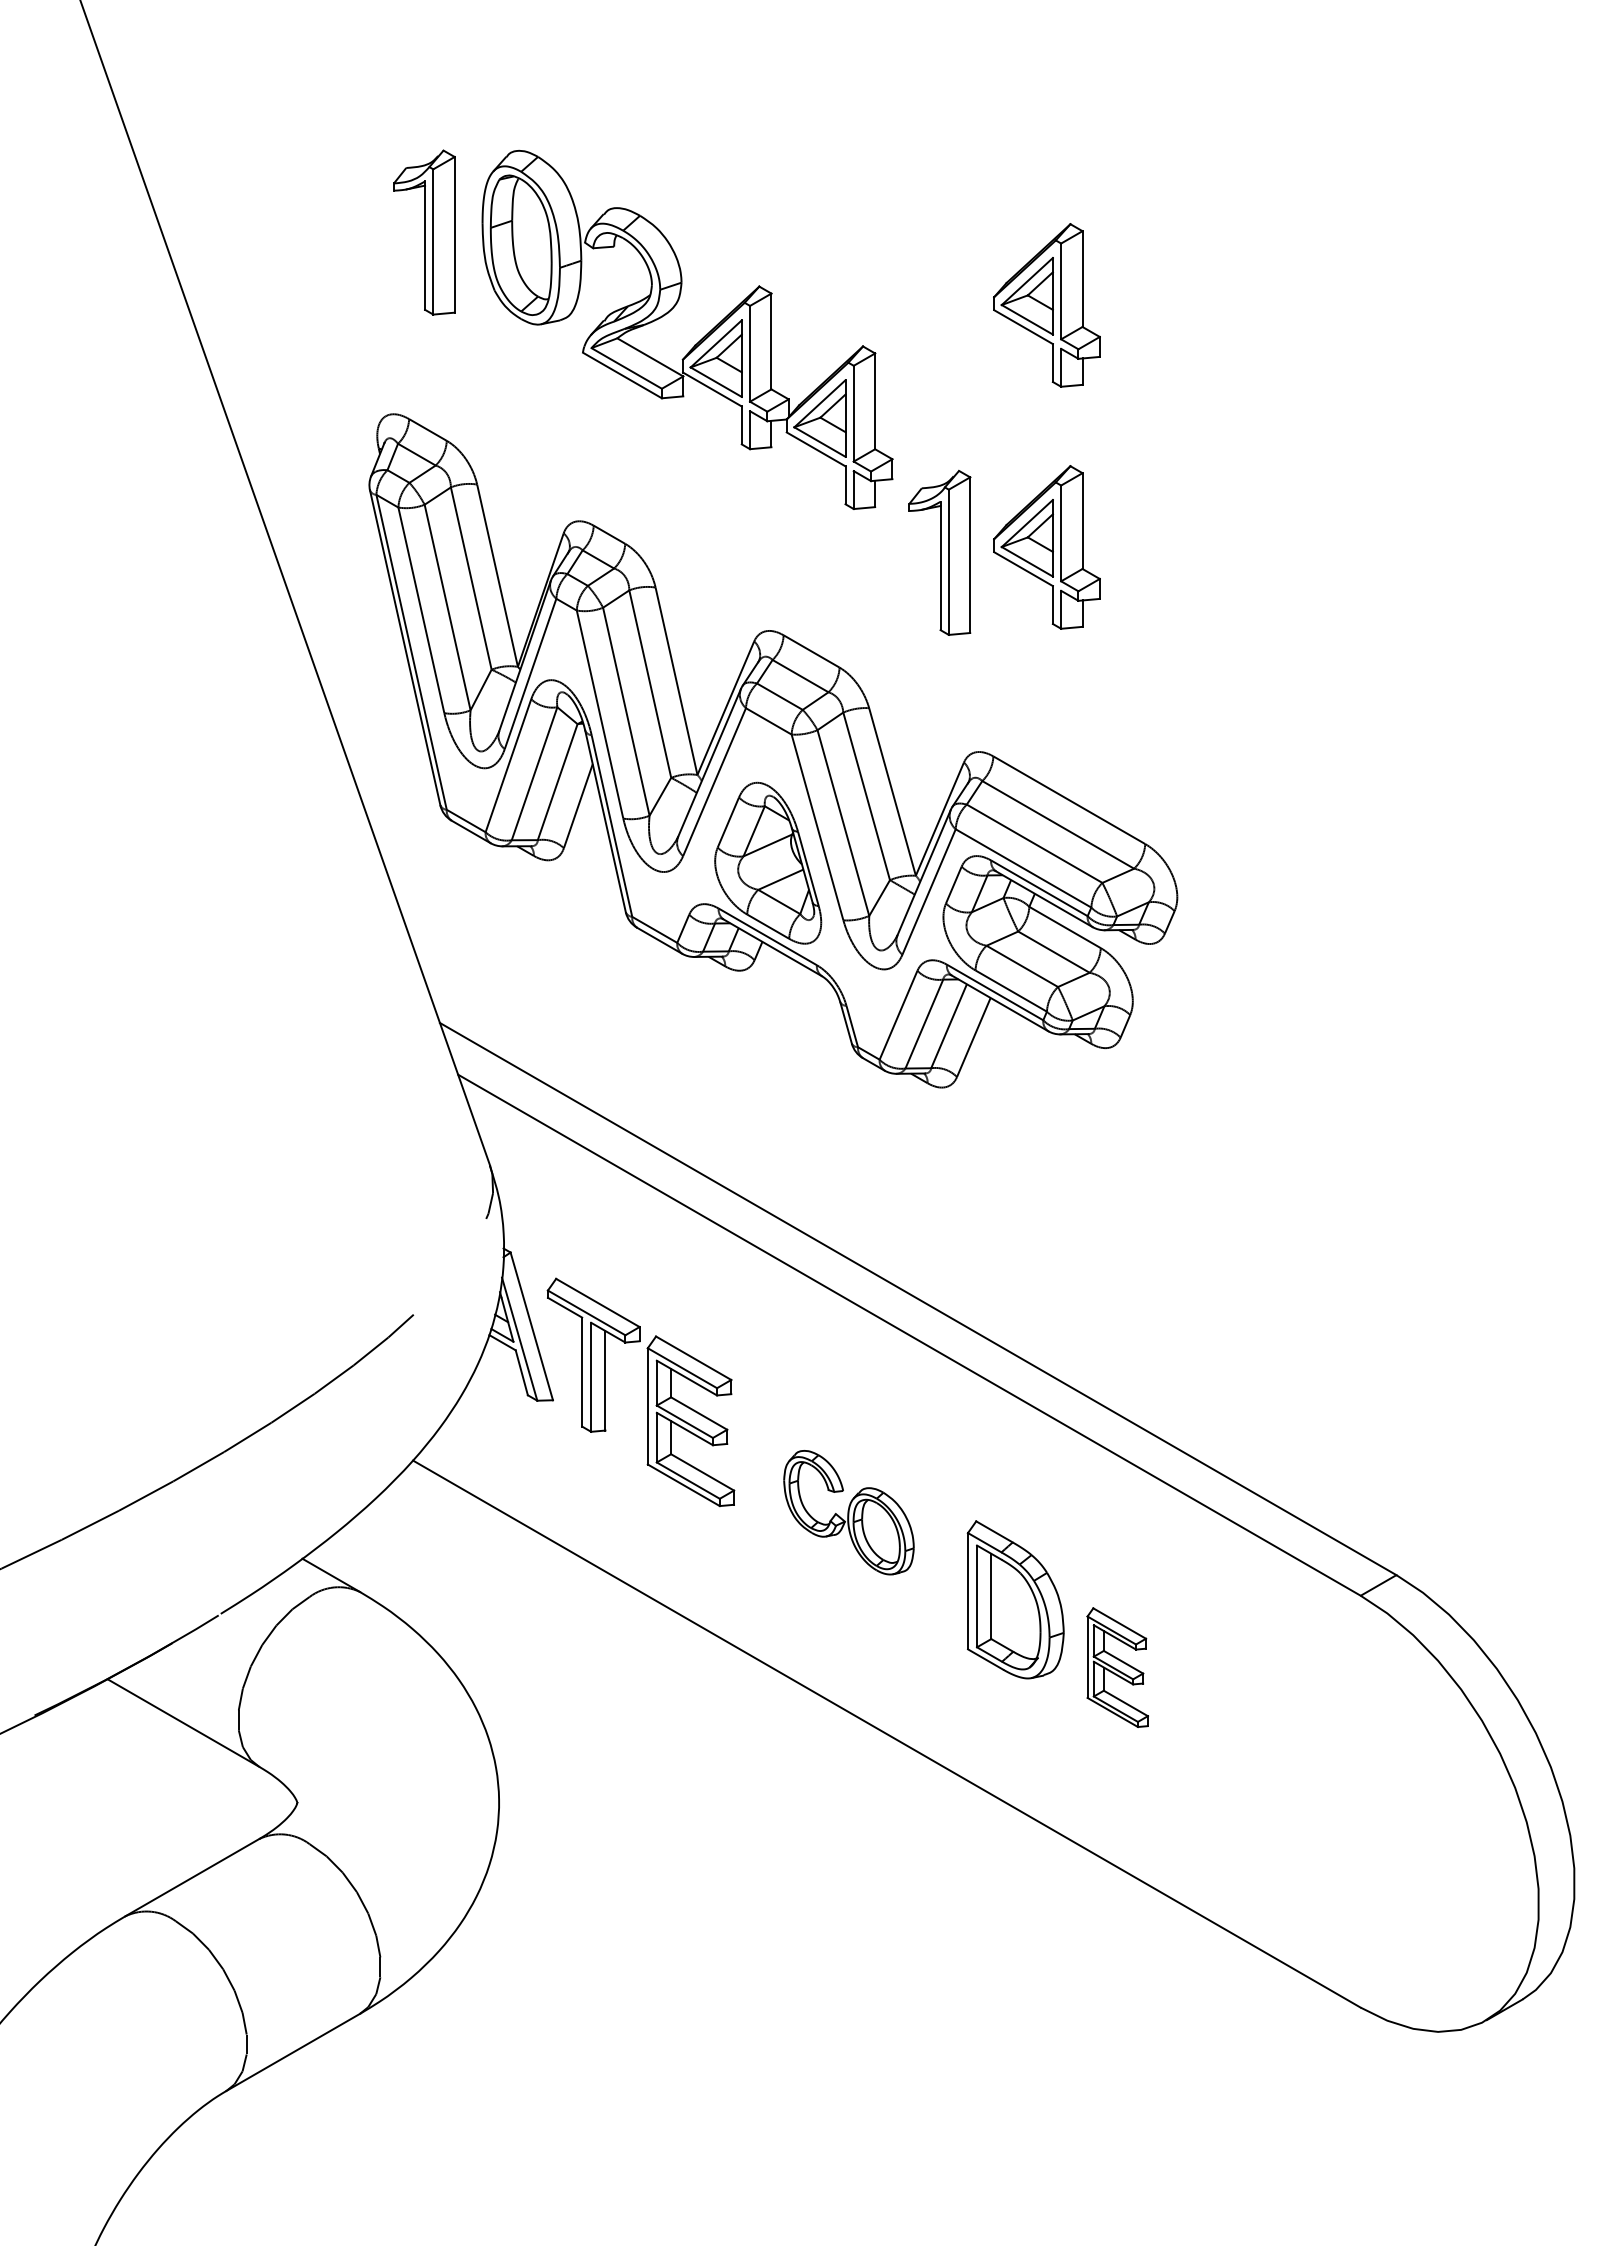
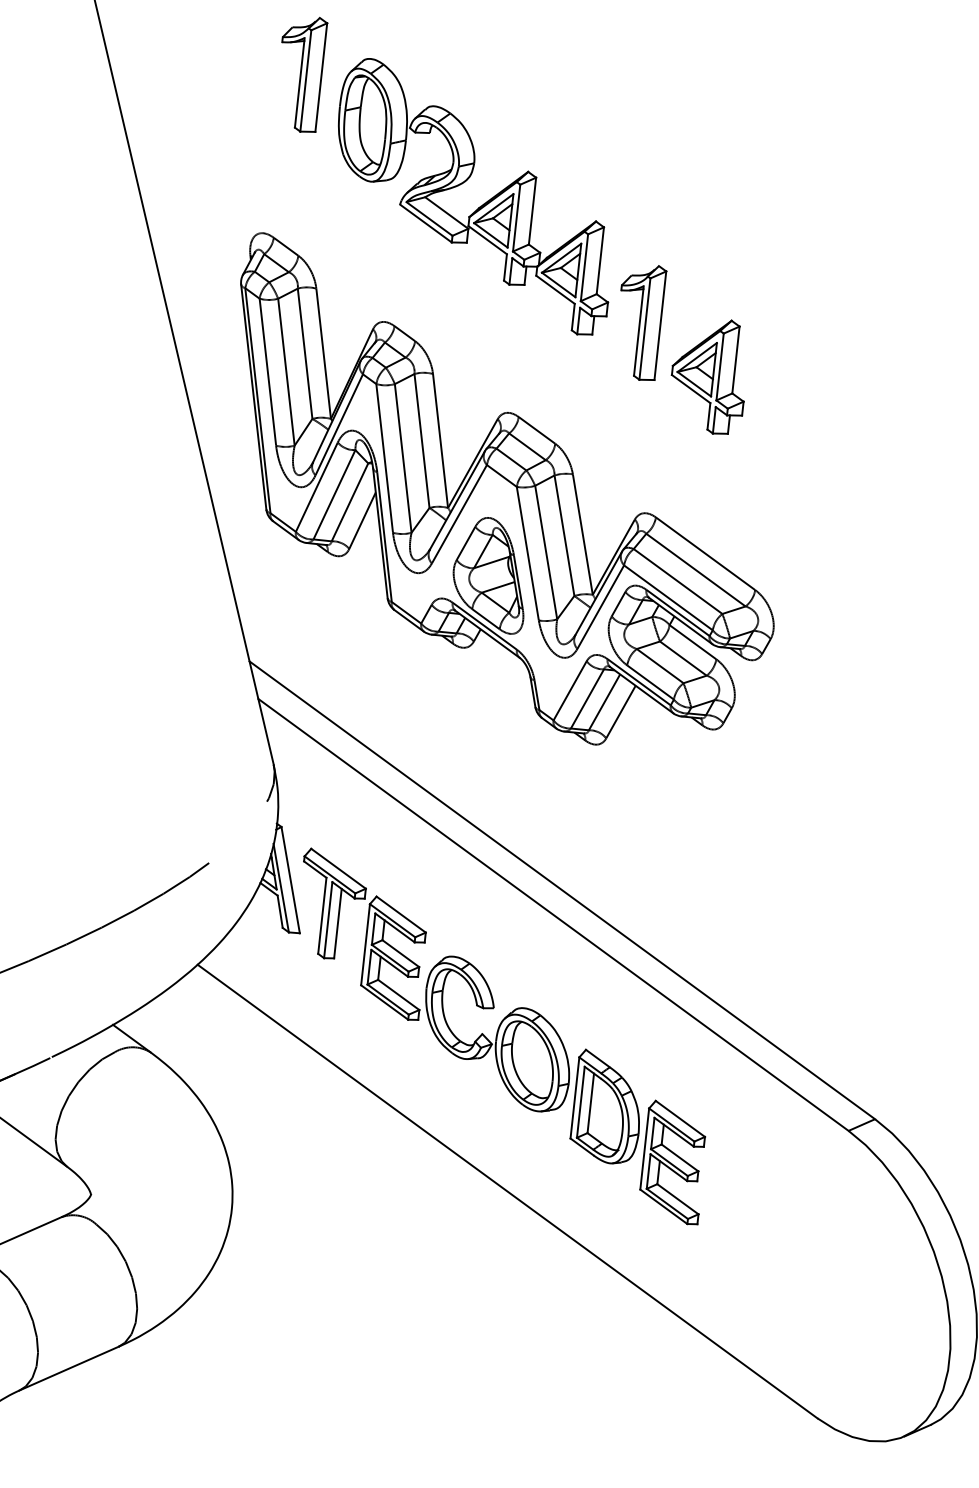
part: (424, 232) -> (300, 73), moved
part: (1046, 305) -> (727, 206), removed
part: (939, 552) -> (639, 321), moved
part: (848, 1512) -> (497, 1033), size x1.67
part: (1117, 1667) -> (673, 1162), size x1.43

